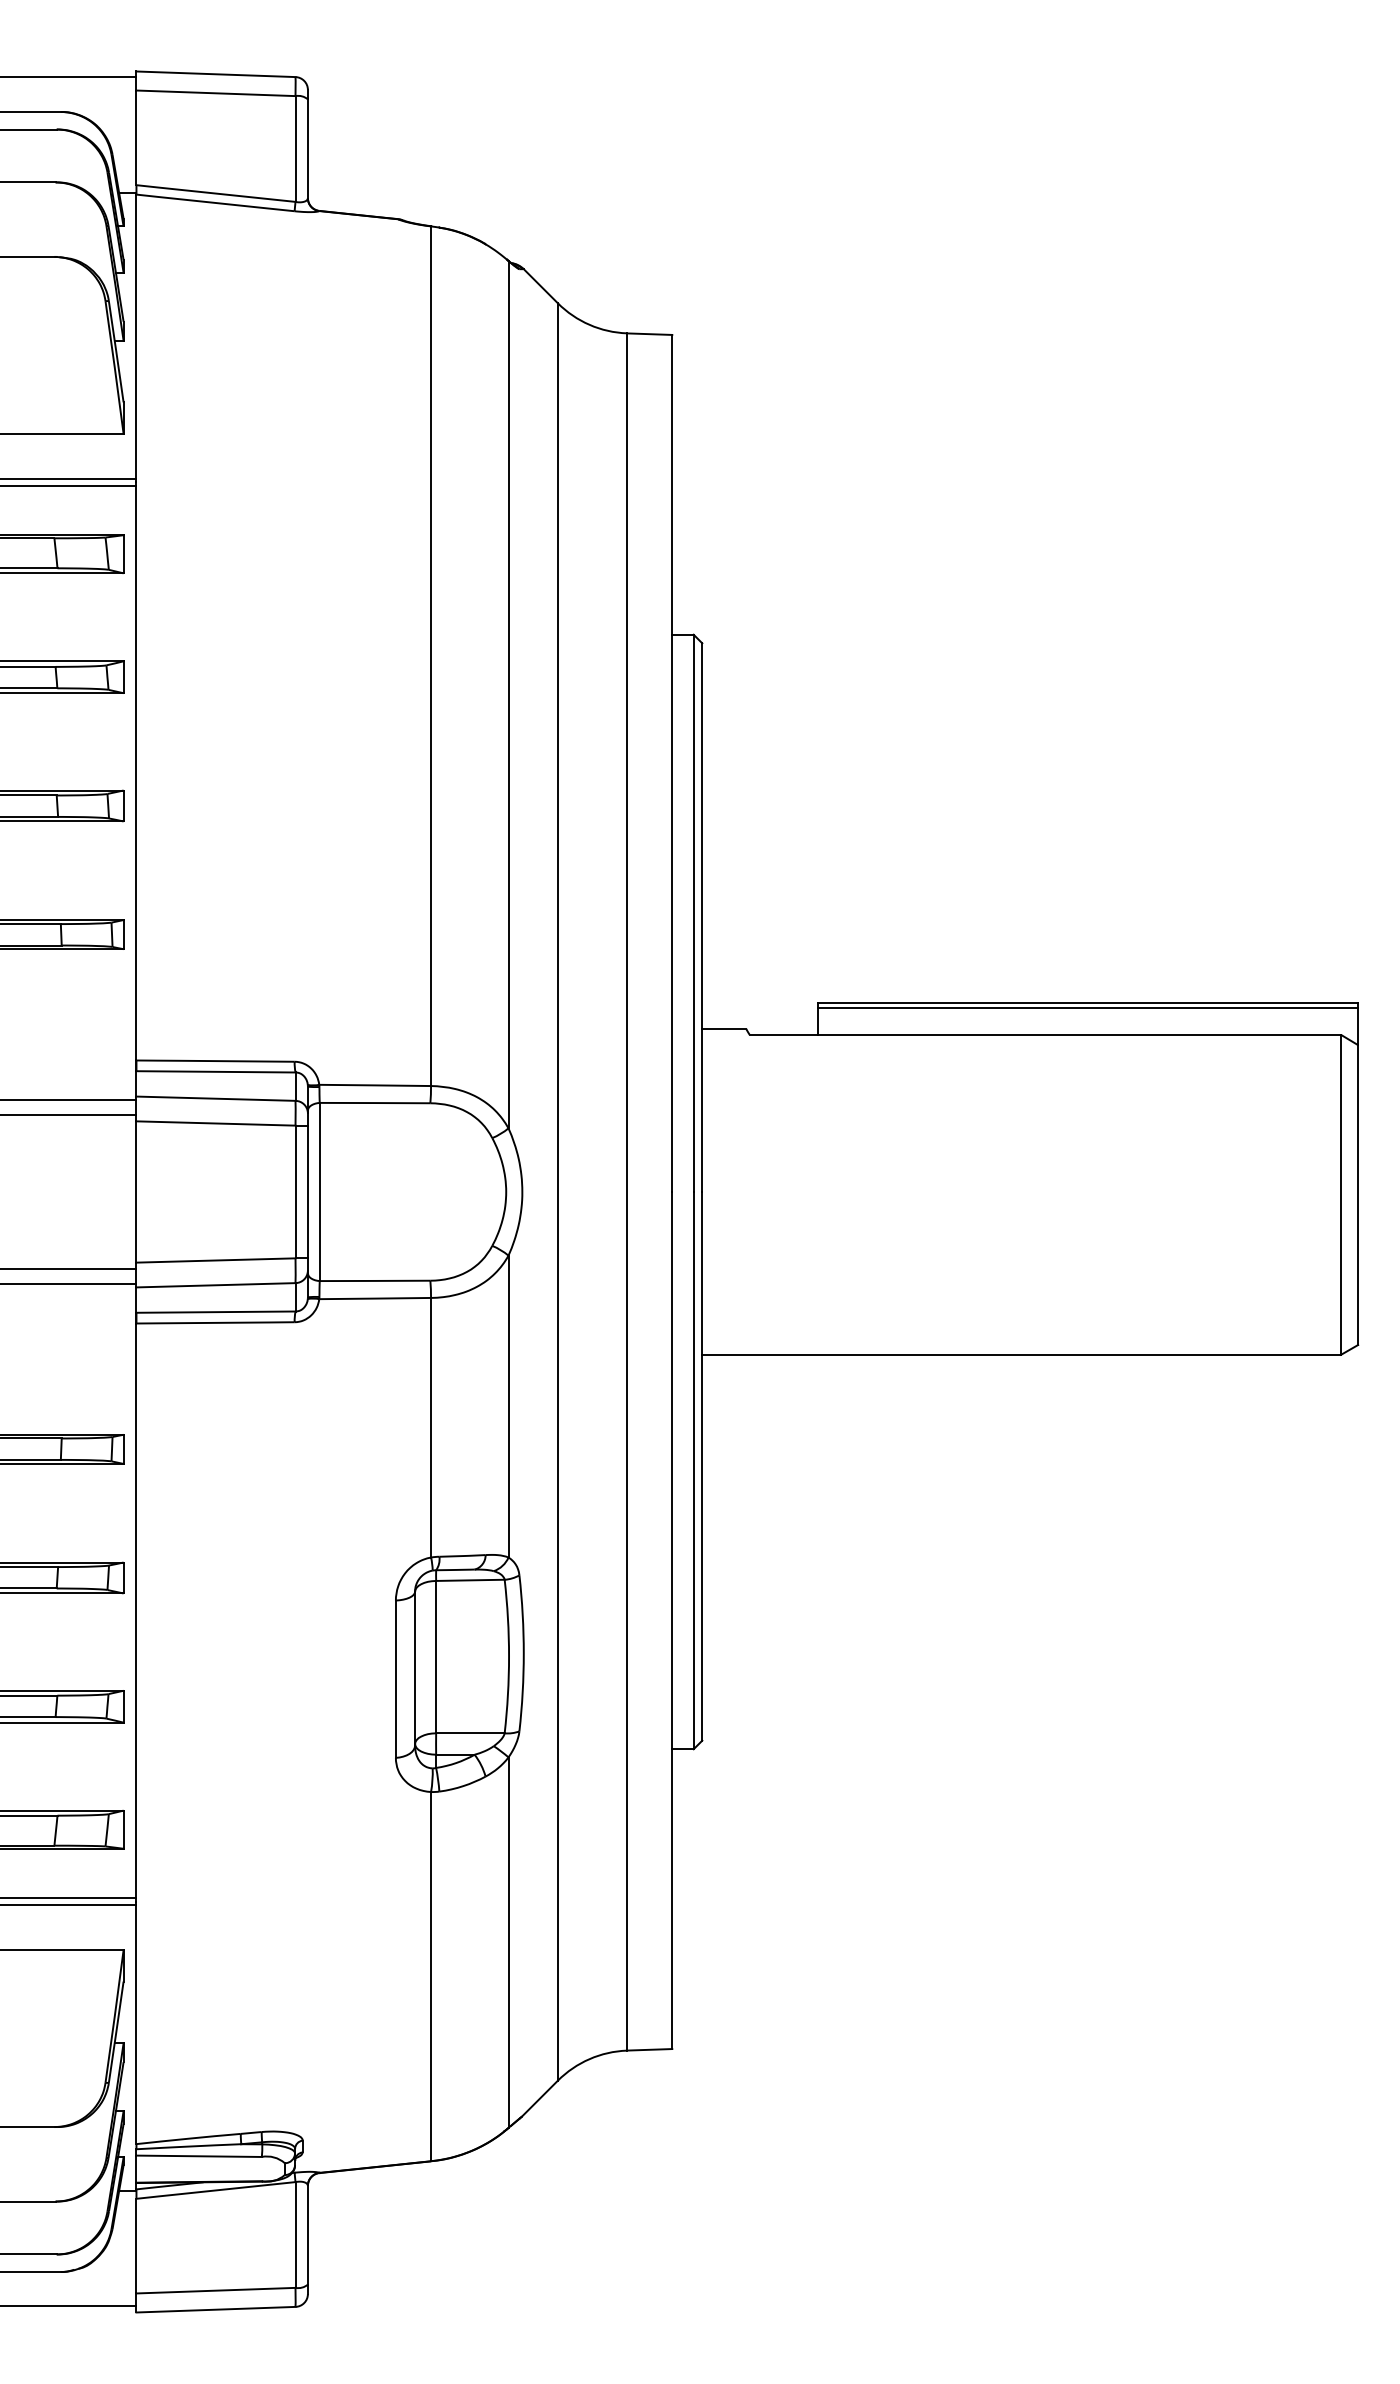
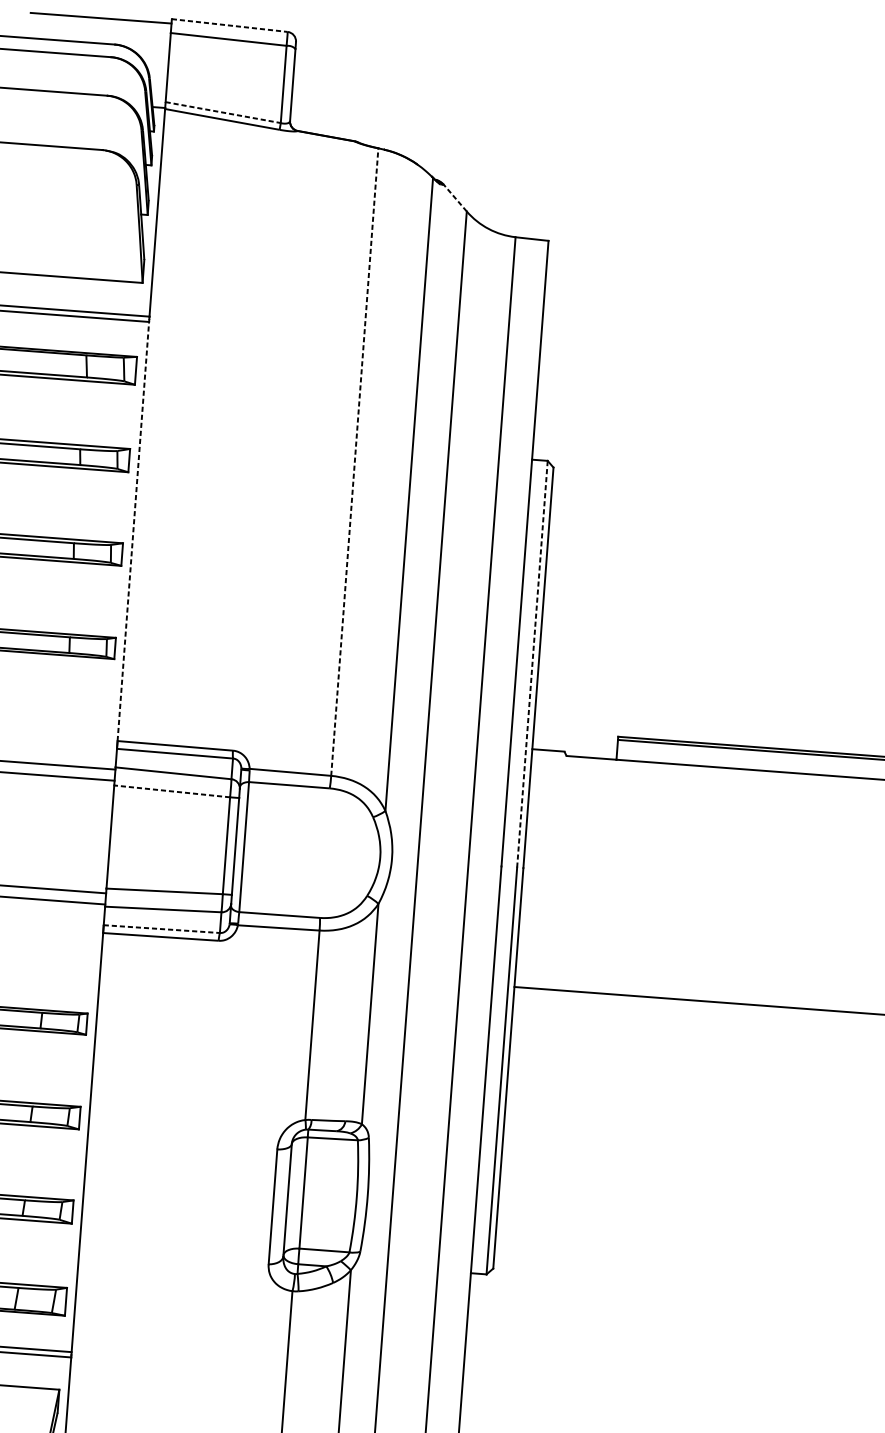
line: (215, 74) -> (229, 25), solid -> dashed
line: (215, 193) -> (222, 112), solid -> dashed
line: (540, 285) -> (455, 197), solid -> dashed
line: (431, 656) -> (355, 462), solid -> dashed
line: (136, 770) -> (133, 529), solid -> dashed
line: (693, 913) -> (532, 664), solid -> dashed
line: (215, 1123) -> (171, 791), solid -> dashed
line: (215, 1312) -> (161, 929), solid -> dashed

